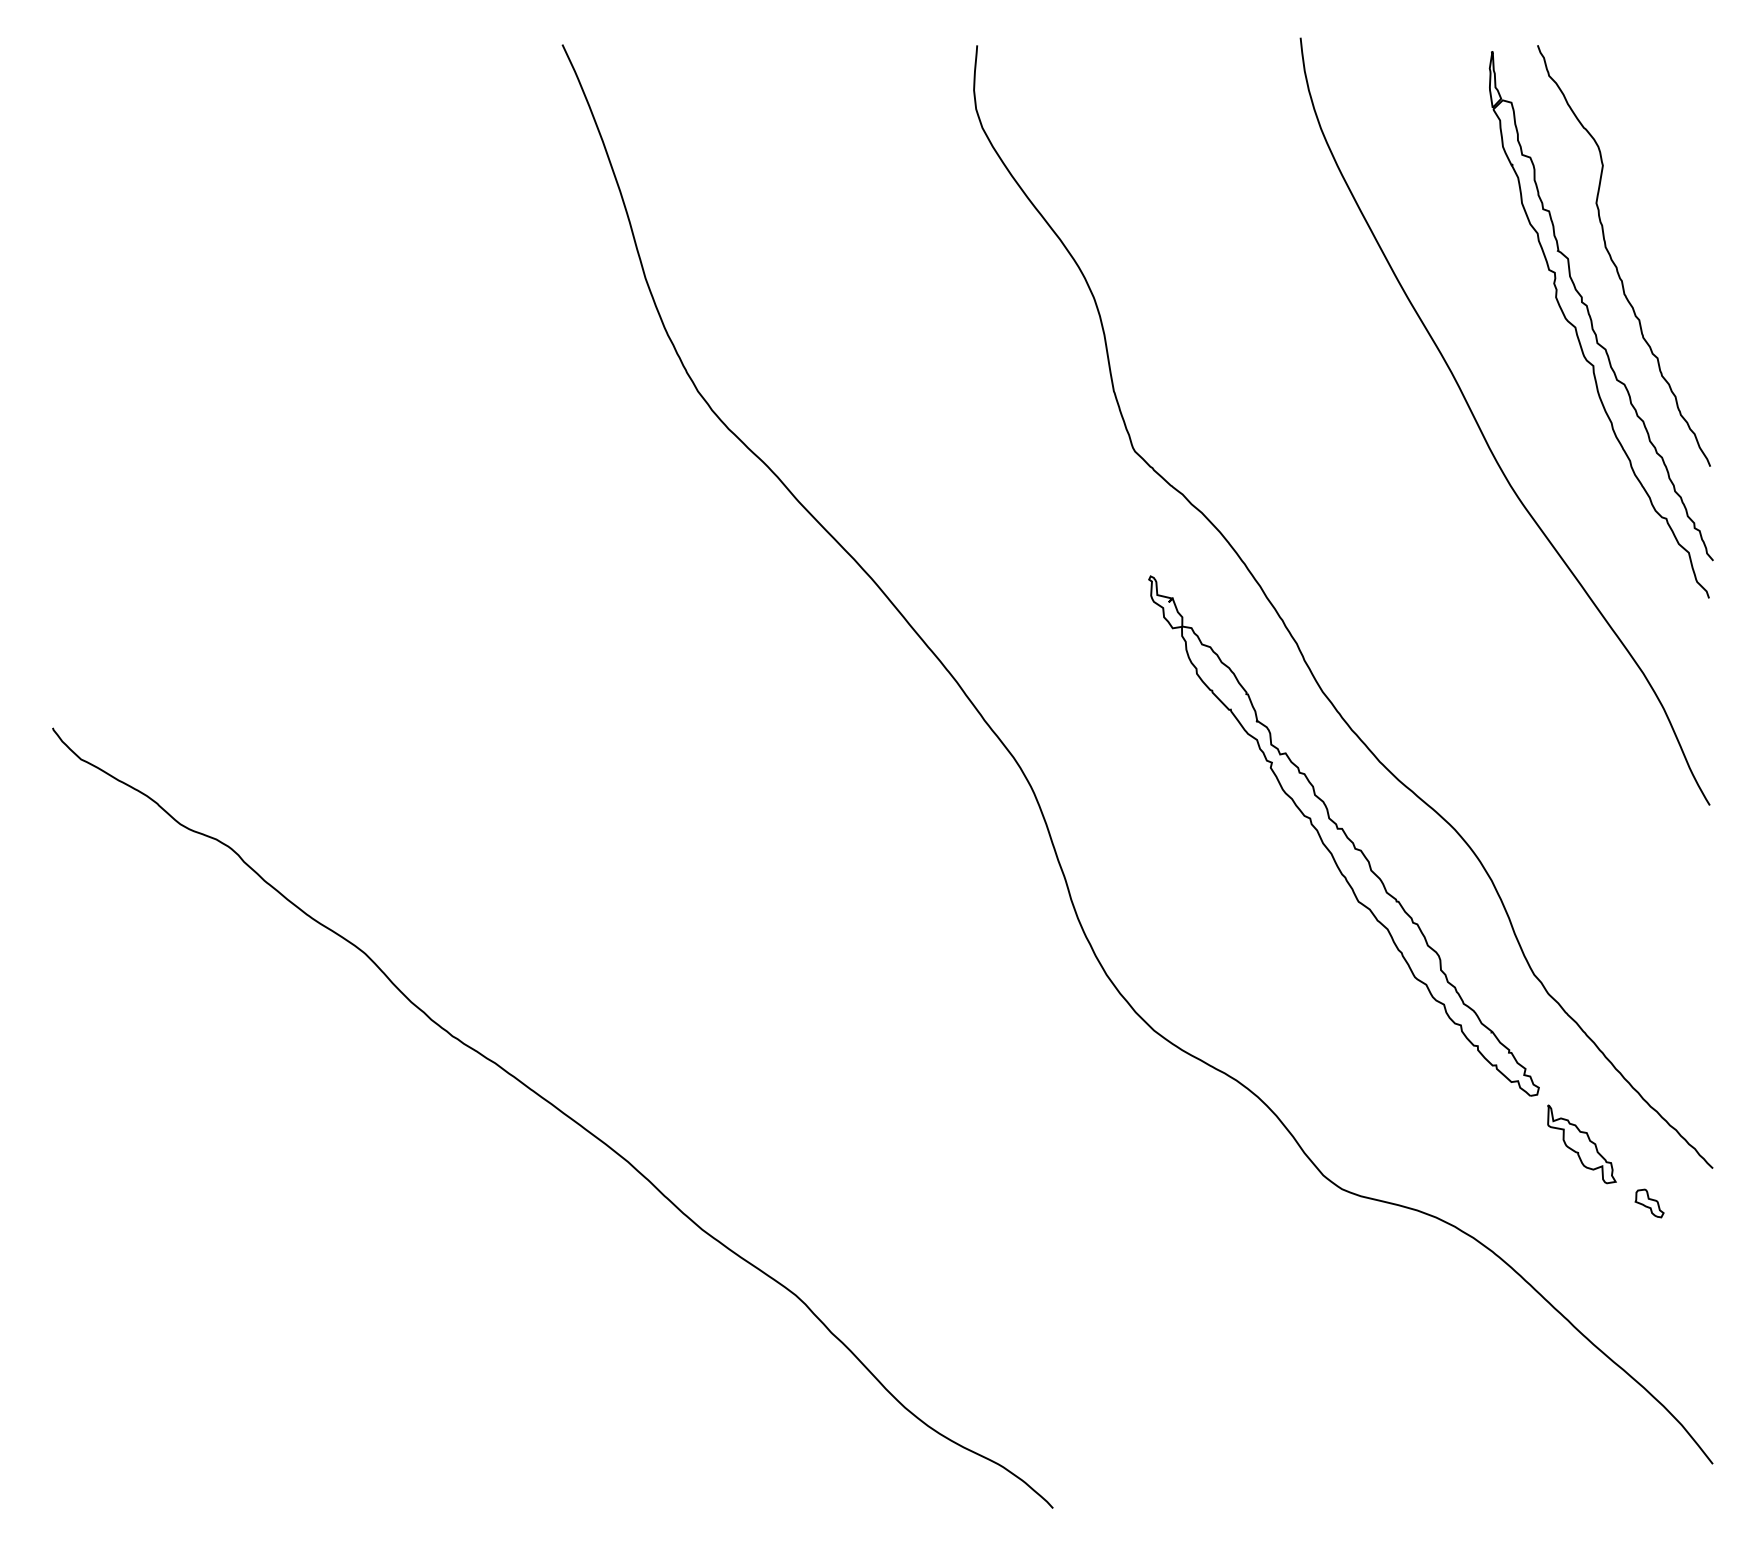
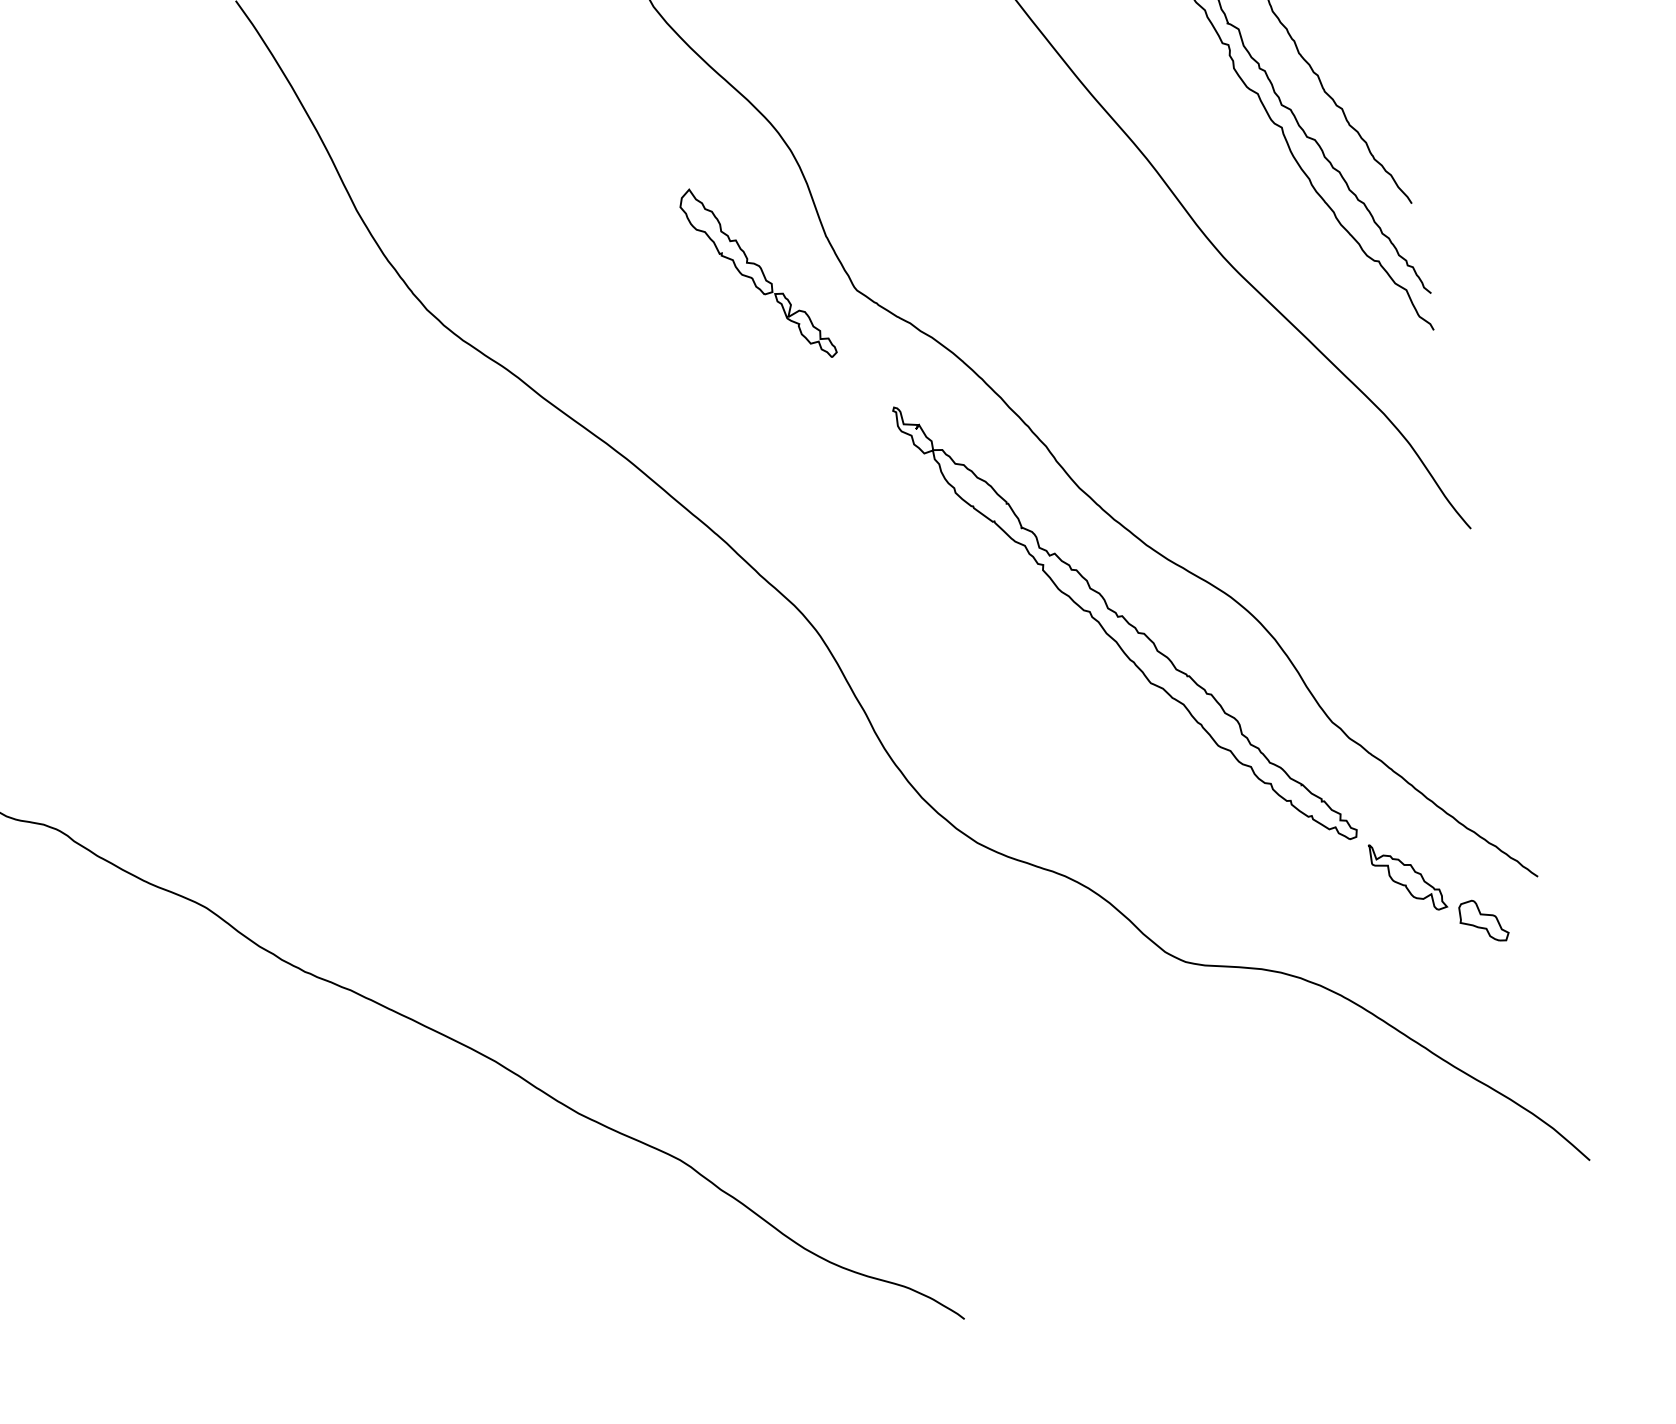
part: (1037, 415) -> (757, 273), added
part: (1649, 1203) -> (1483, 921), size x1.67

